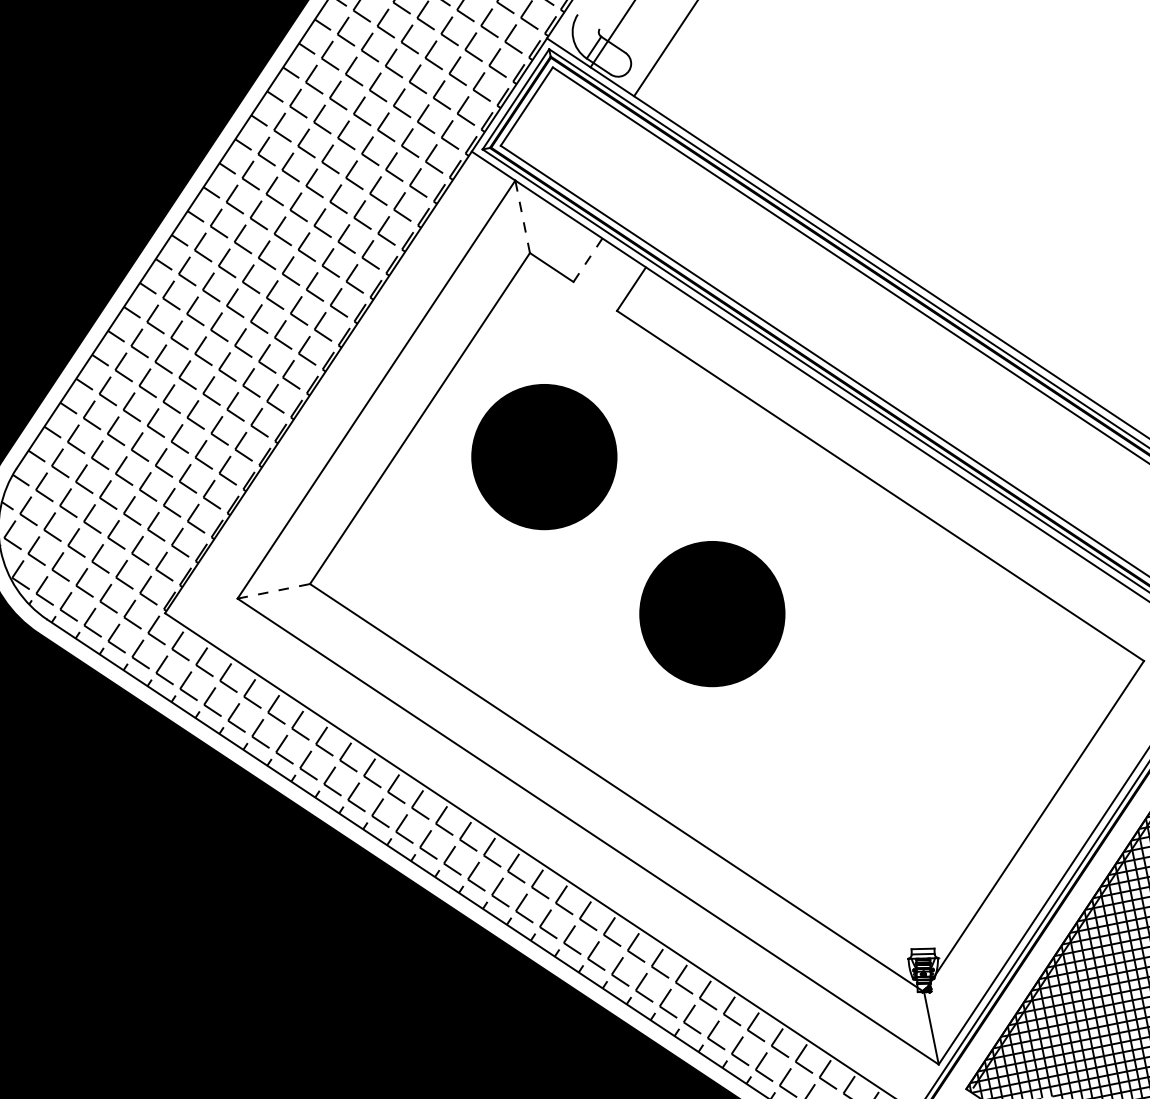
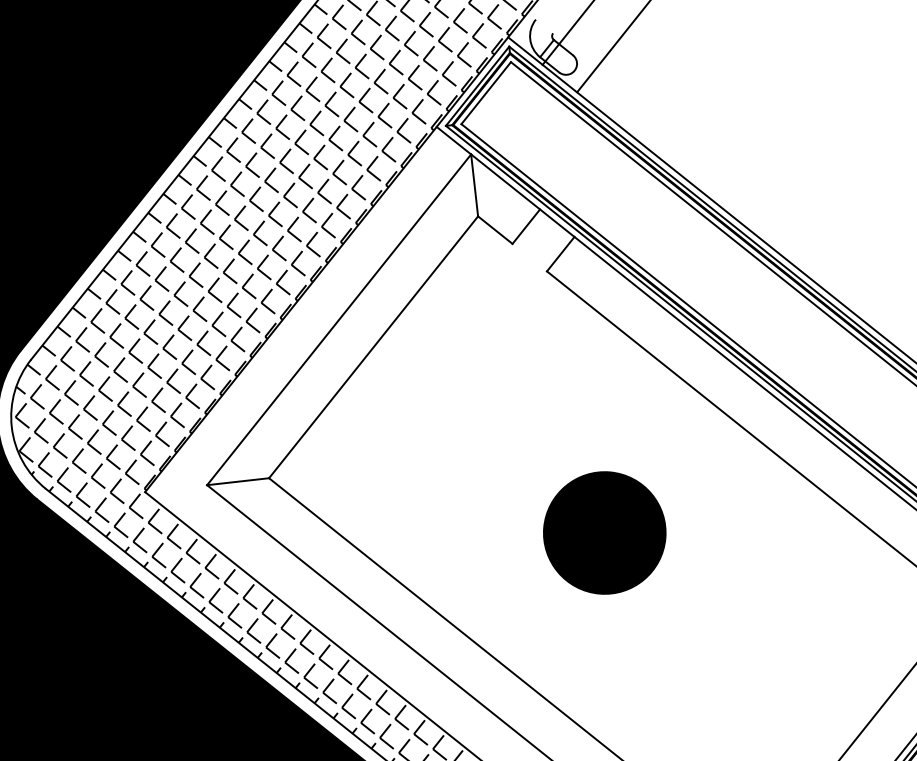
line: (522, 216) -> (474, 185), dashed -> solid
line: (587, 260) -> (525, 226), dashed -> solid
part: (544, 457) -> (475, 389), removed
line: (273, 591) -> (237, 481), dashed -> solid

